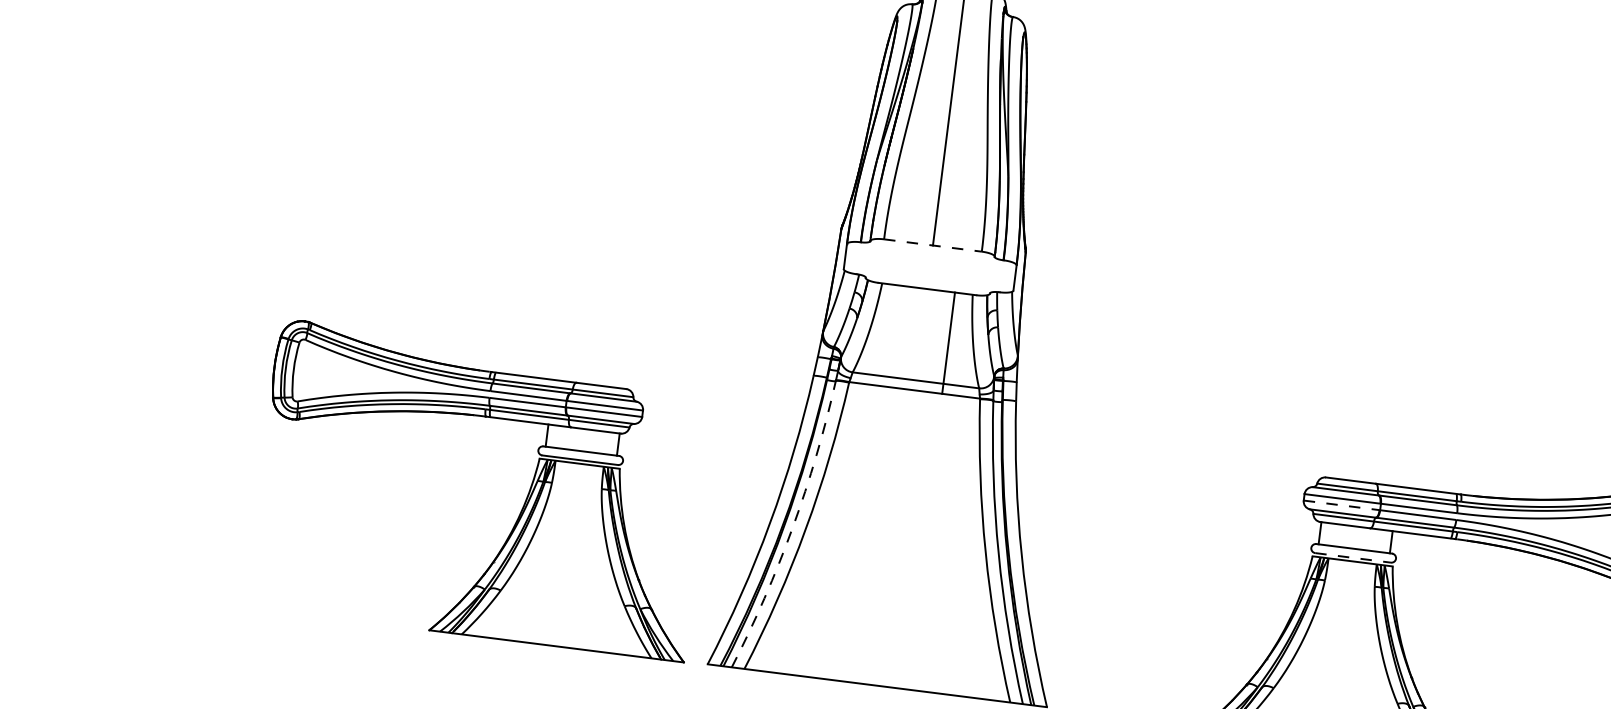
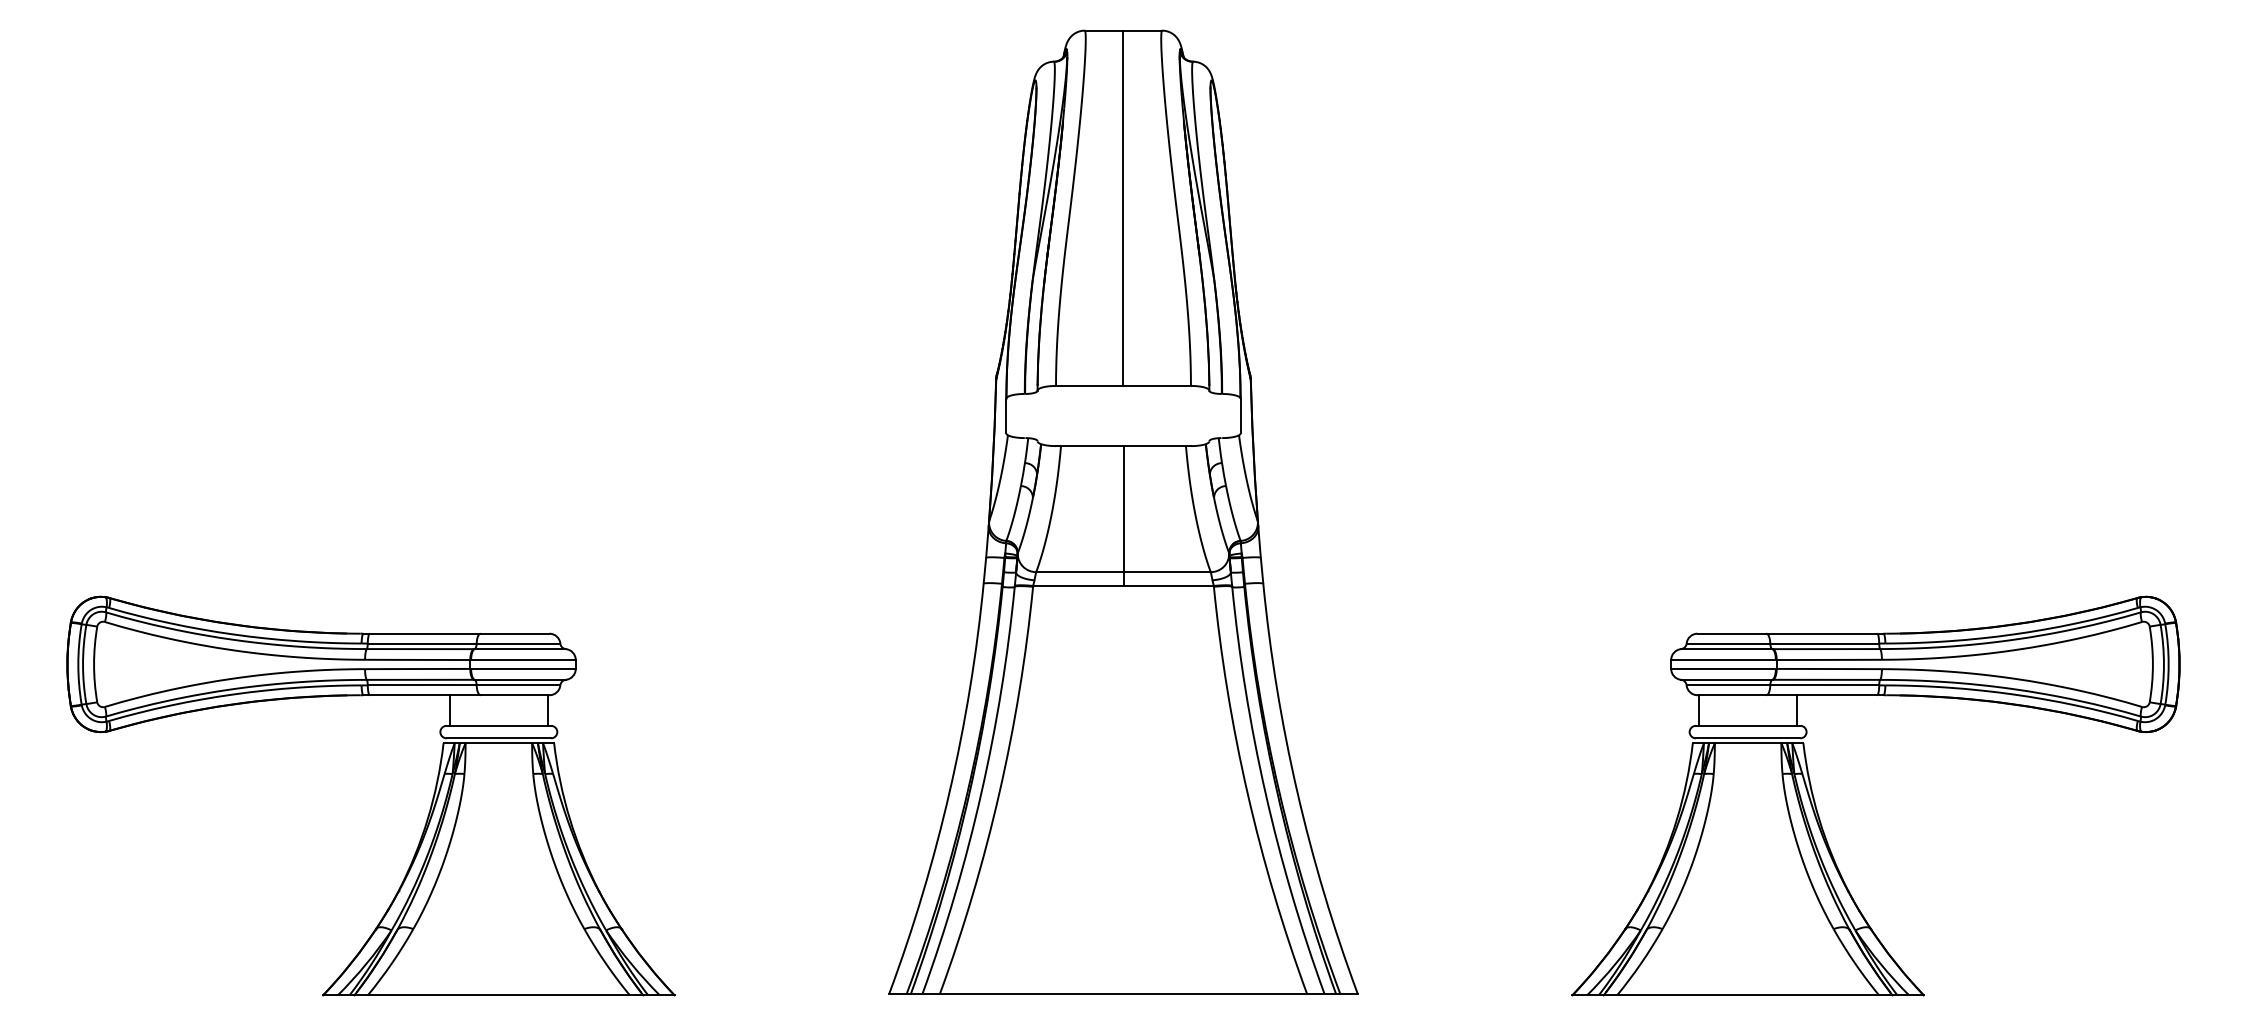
line: (933, 245) -> (1123, 385), dashed -> solid
line: (948, 342) -> (1123, 515), moved
line: (1341, 505) -> (1723, 668), dashed -> solid
part: (521, 509) -> (427, 815), moved
arc: (792, 527) -> (981, 793), dashed -> solid
line: (1353, 558) -> (1748, 738), dashed -> solid

